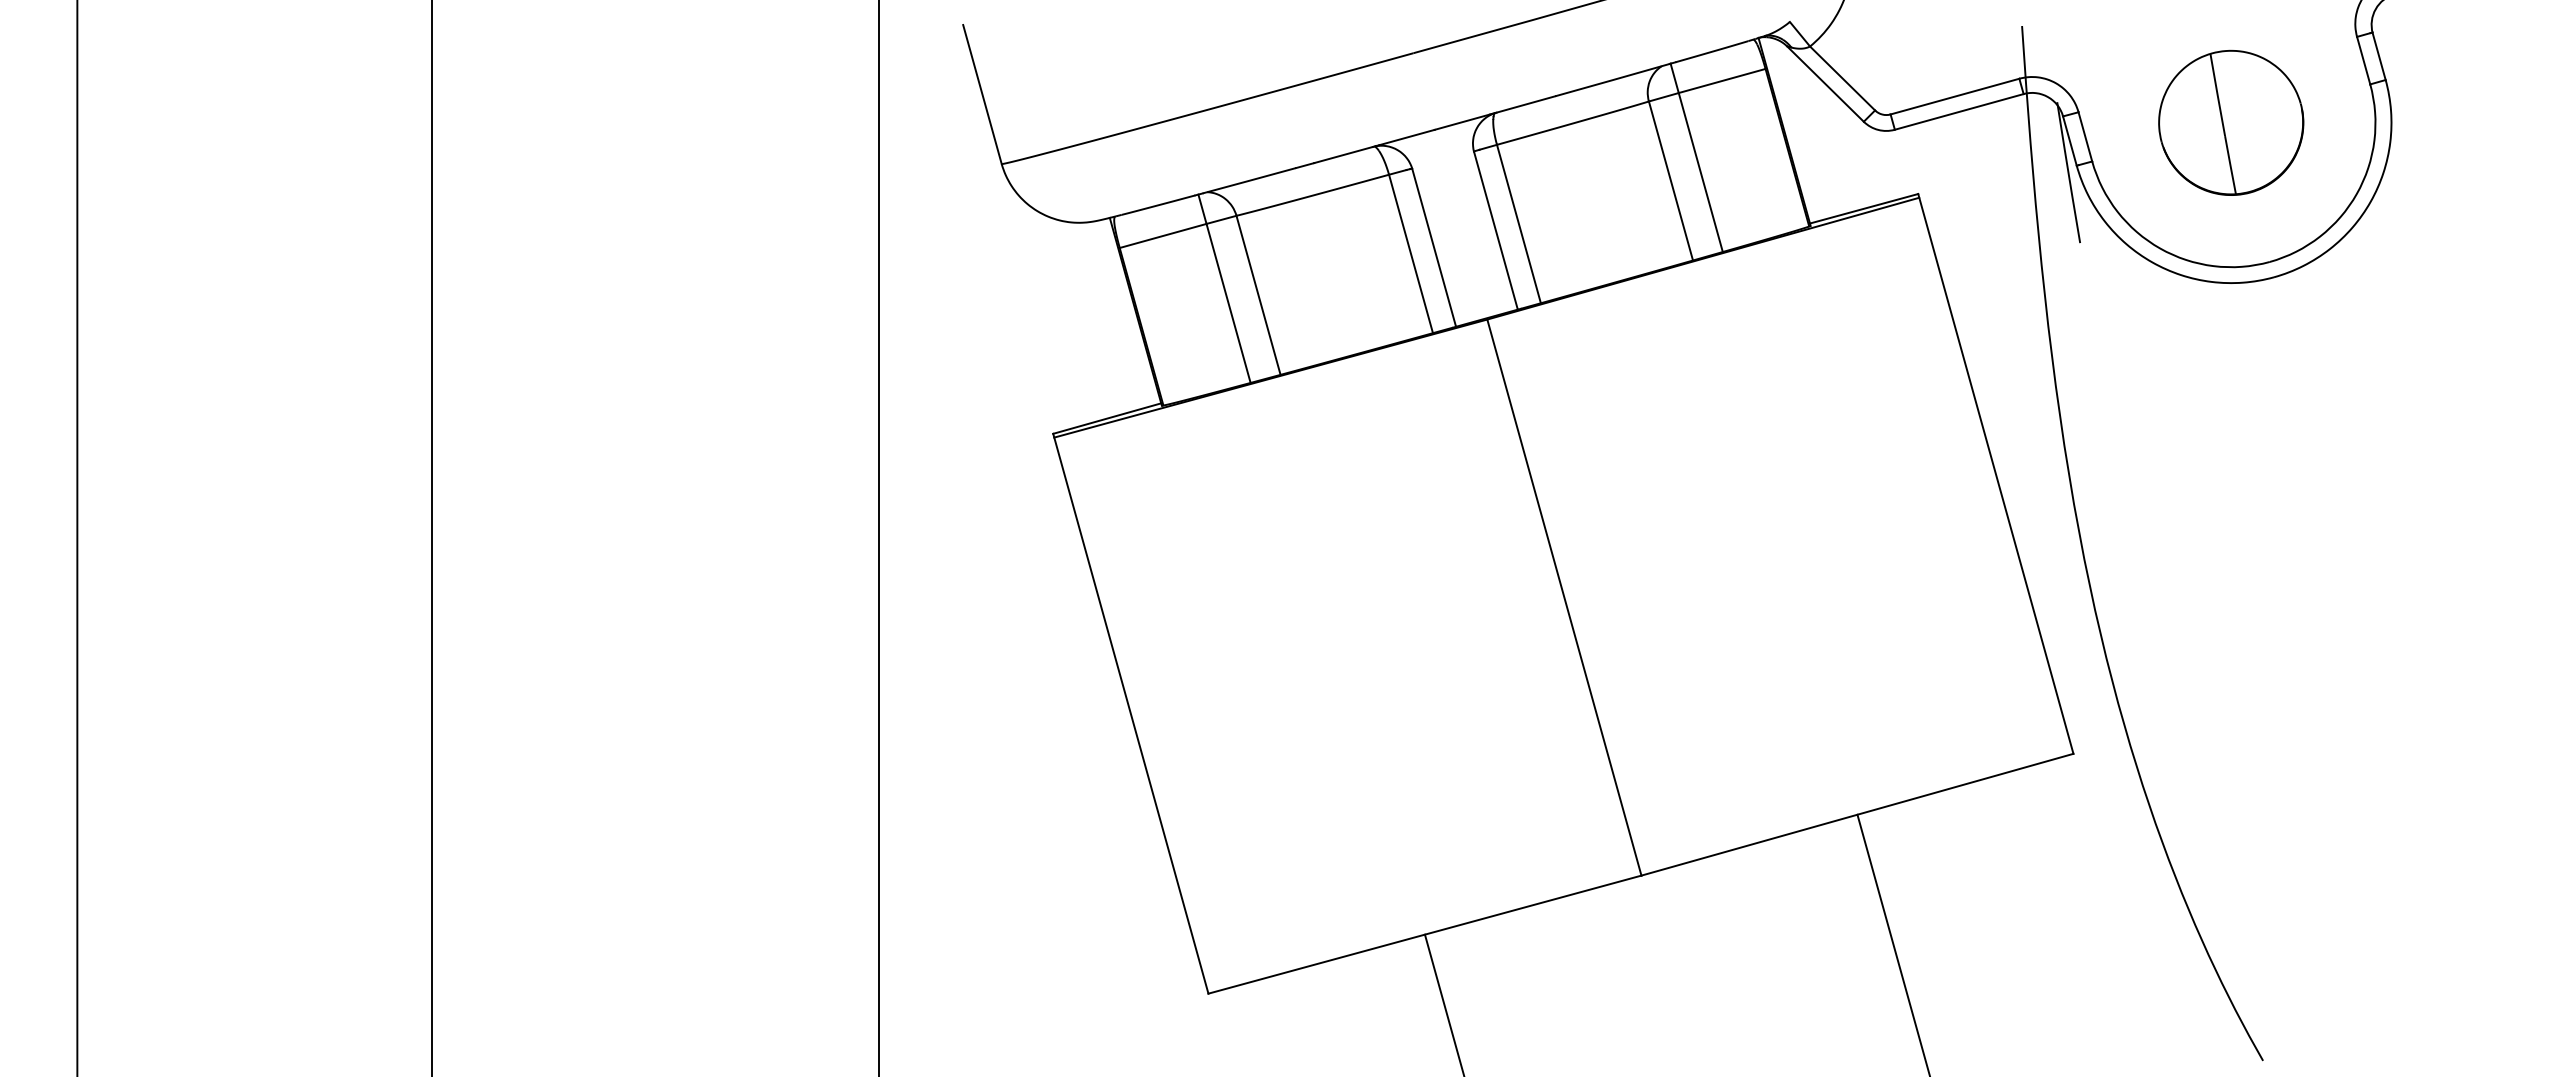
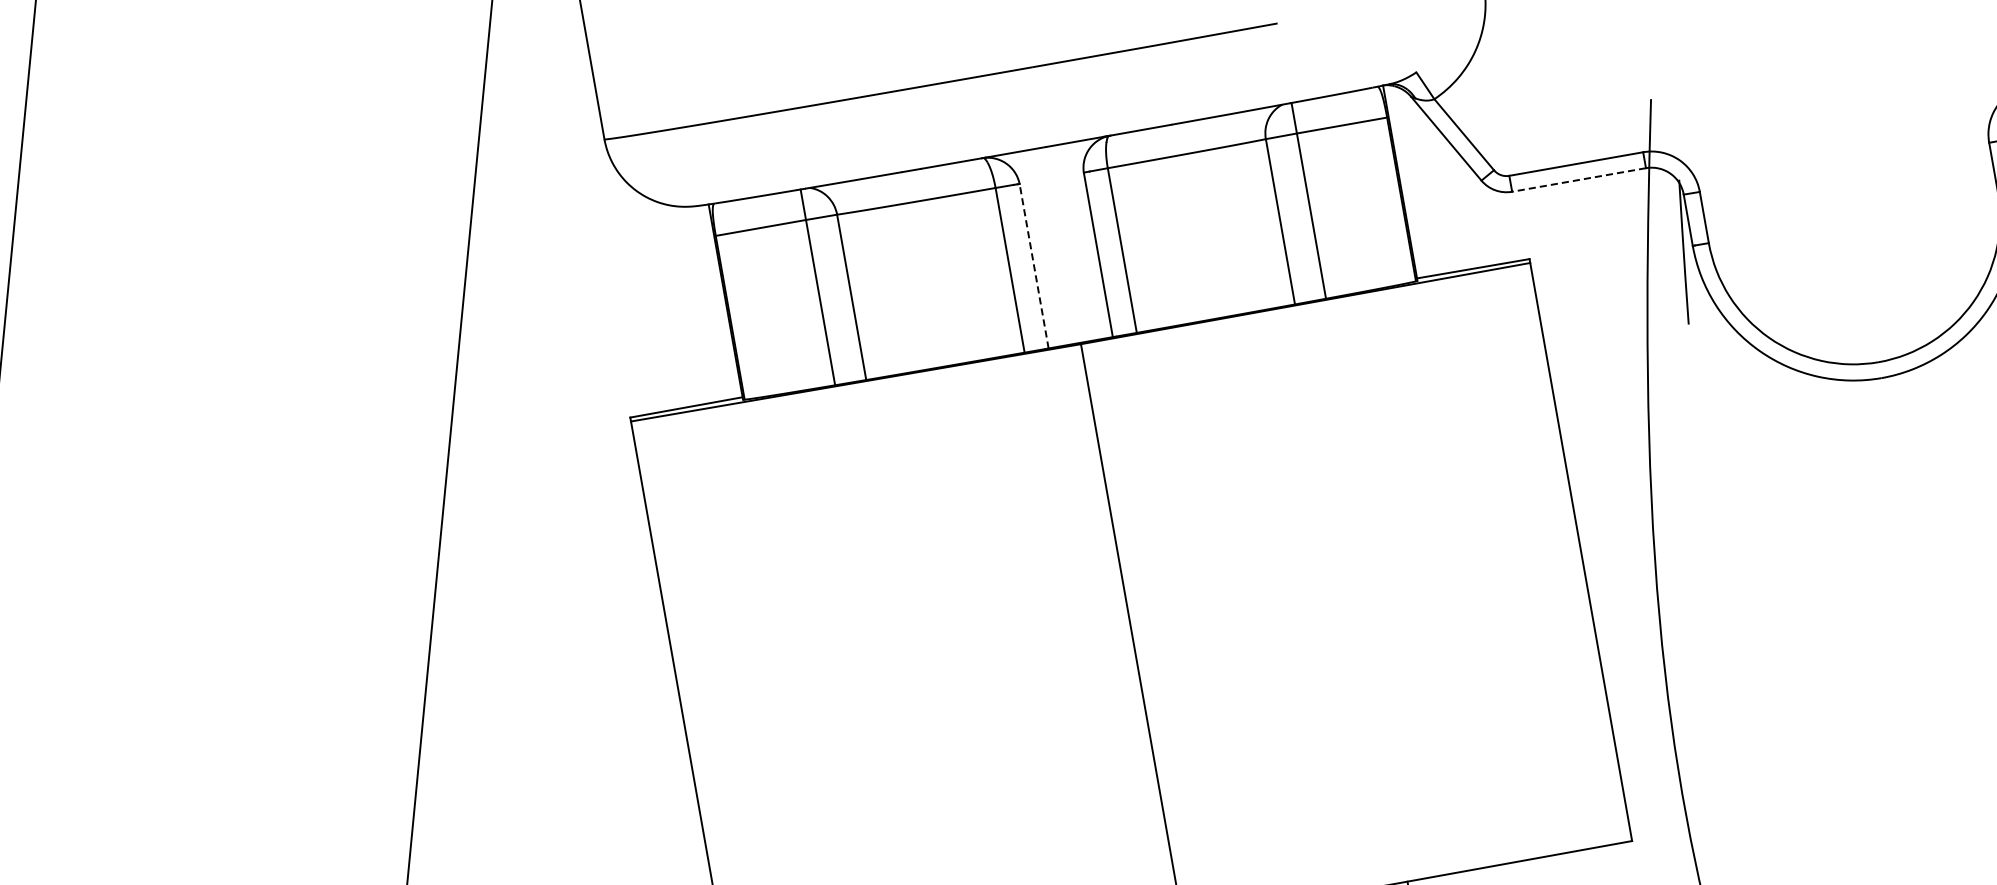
line: (1959, 111) -> (1579, 179), solid -> dashed
part: (2231, 122) -> (1853, 217), removed
line: (1434, 248) -> (1034, 267), solid -> dashed

